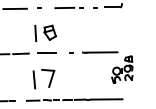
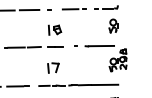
part: (116, 27) -> (113, 25), added
part: (46, 32) -> (55, 29), size x0.71
part: (44, 78) -> (53, 67), size x0.62

